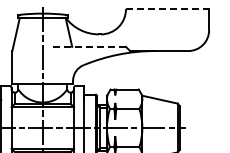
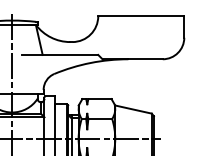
line: (167, 9) -> (141, 16), dashed -> solid
line: (89, 46) -> (60, 54), dashed -> solid

